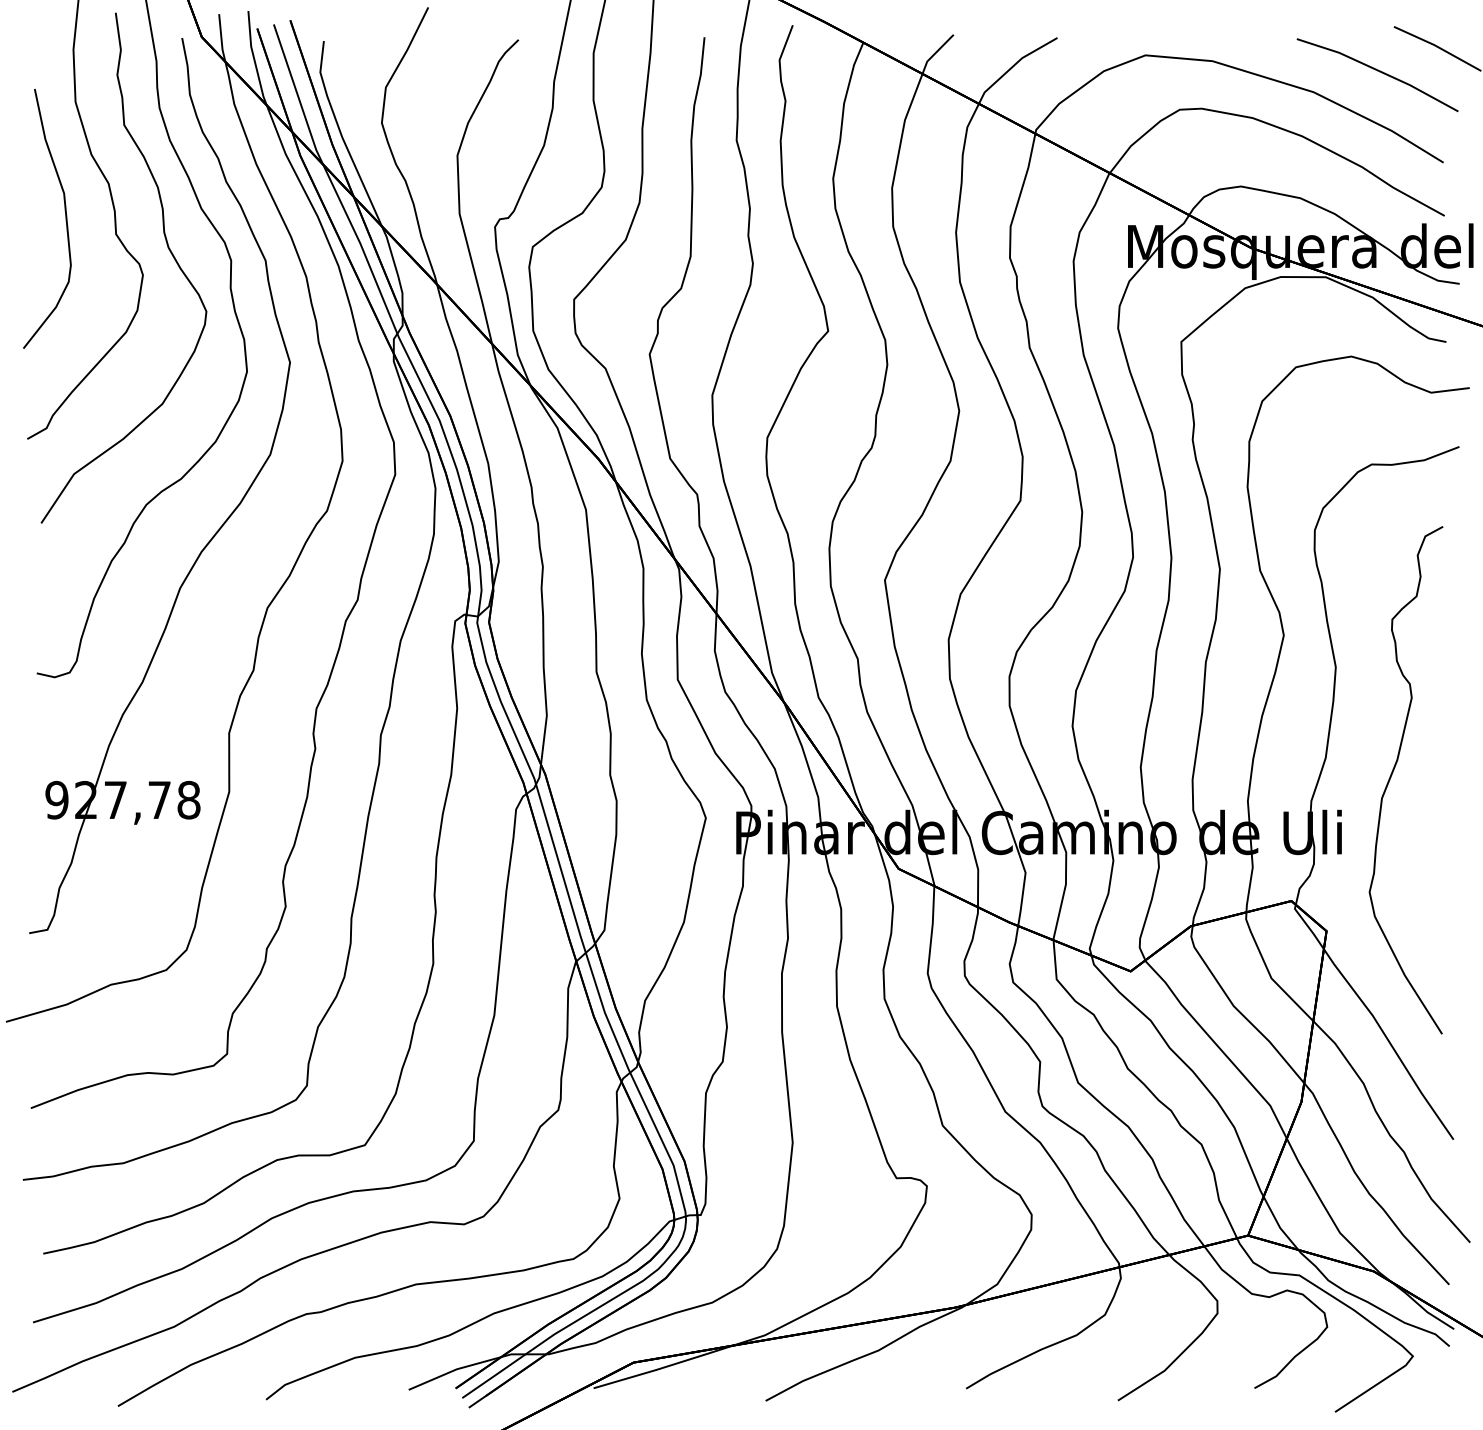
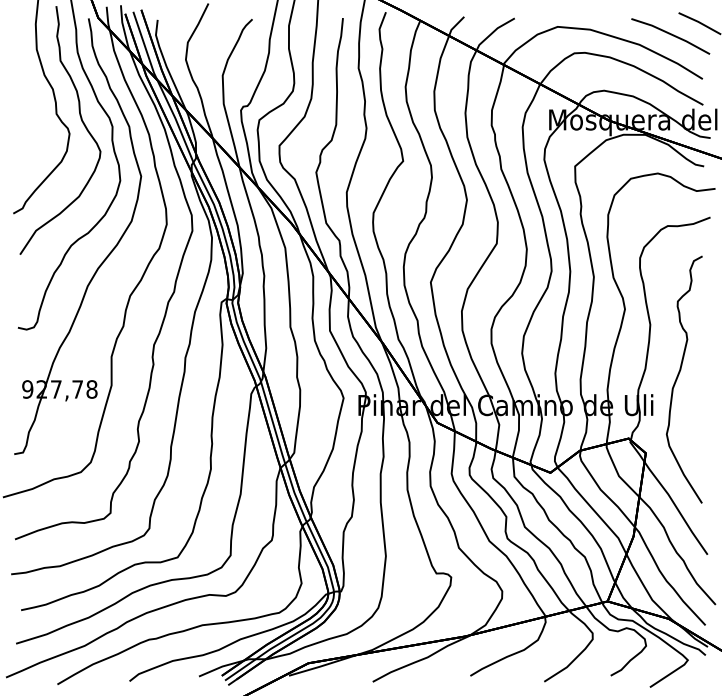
part: (64, 218) -> (31, 106), removed

